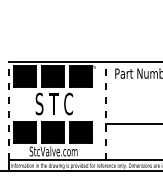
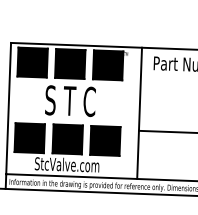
line: (8, 111) -> (8, 108), dashed -> solid
line: (106, 111) -> (140, 113), dashed -> solid

